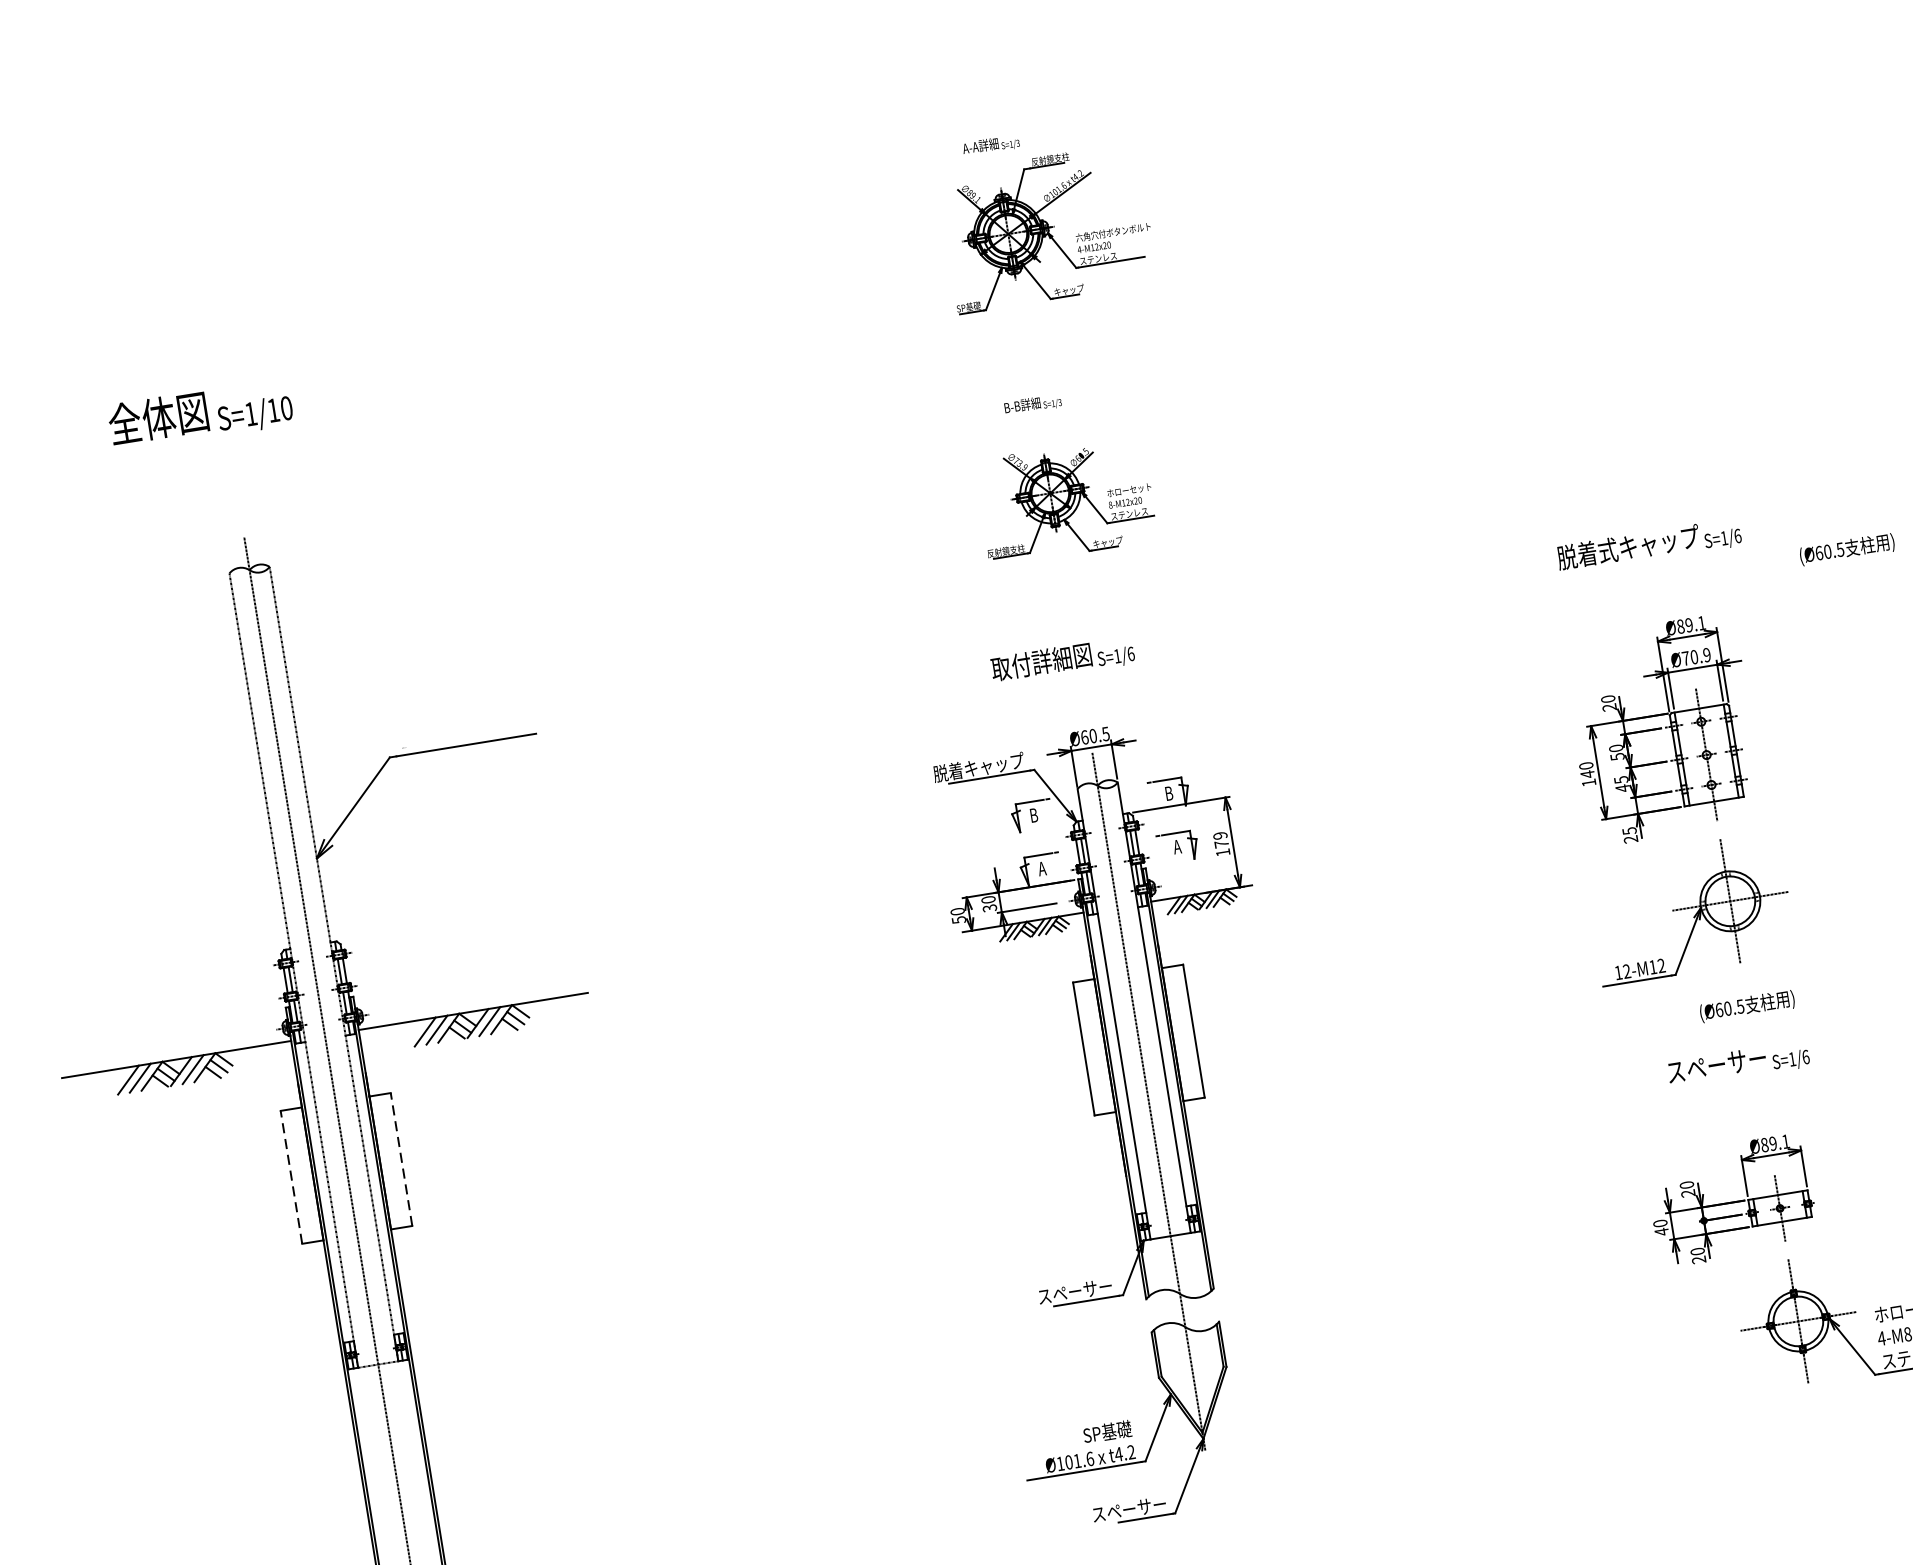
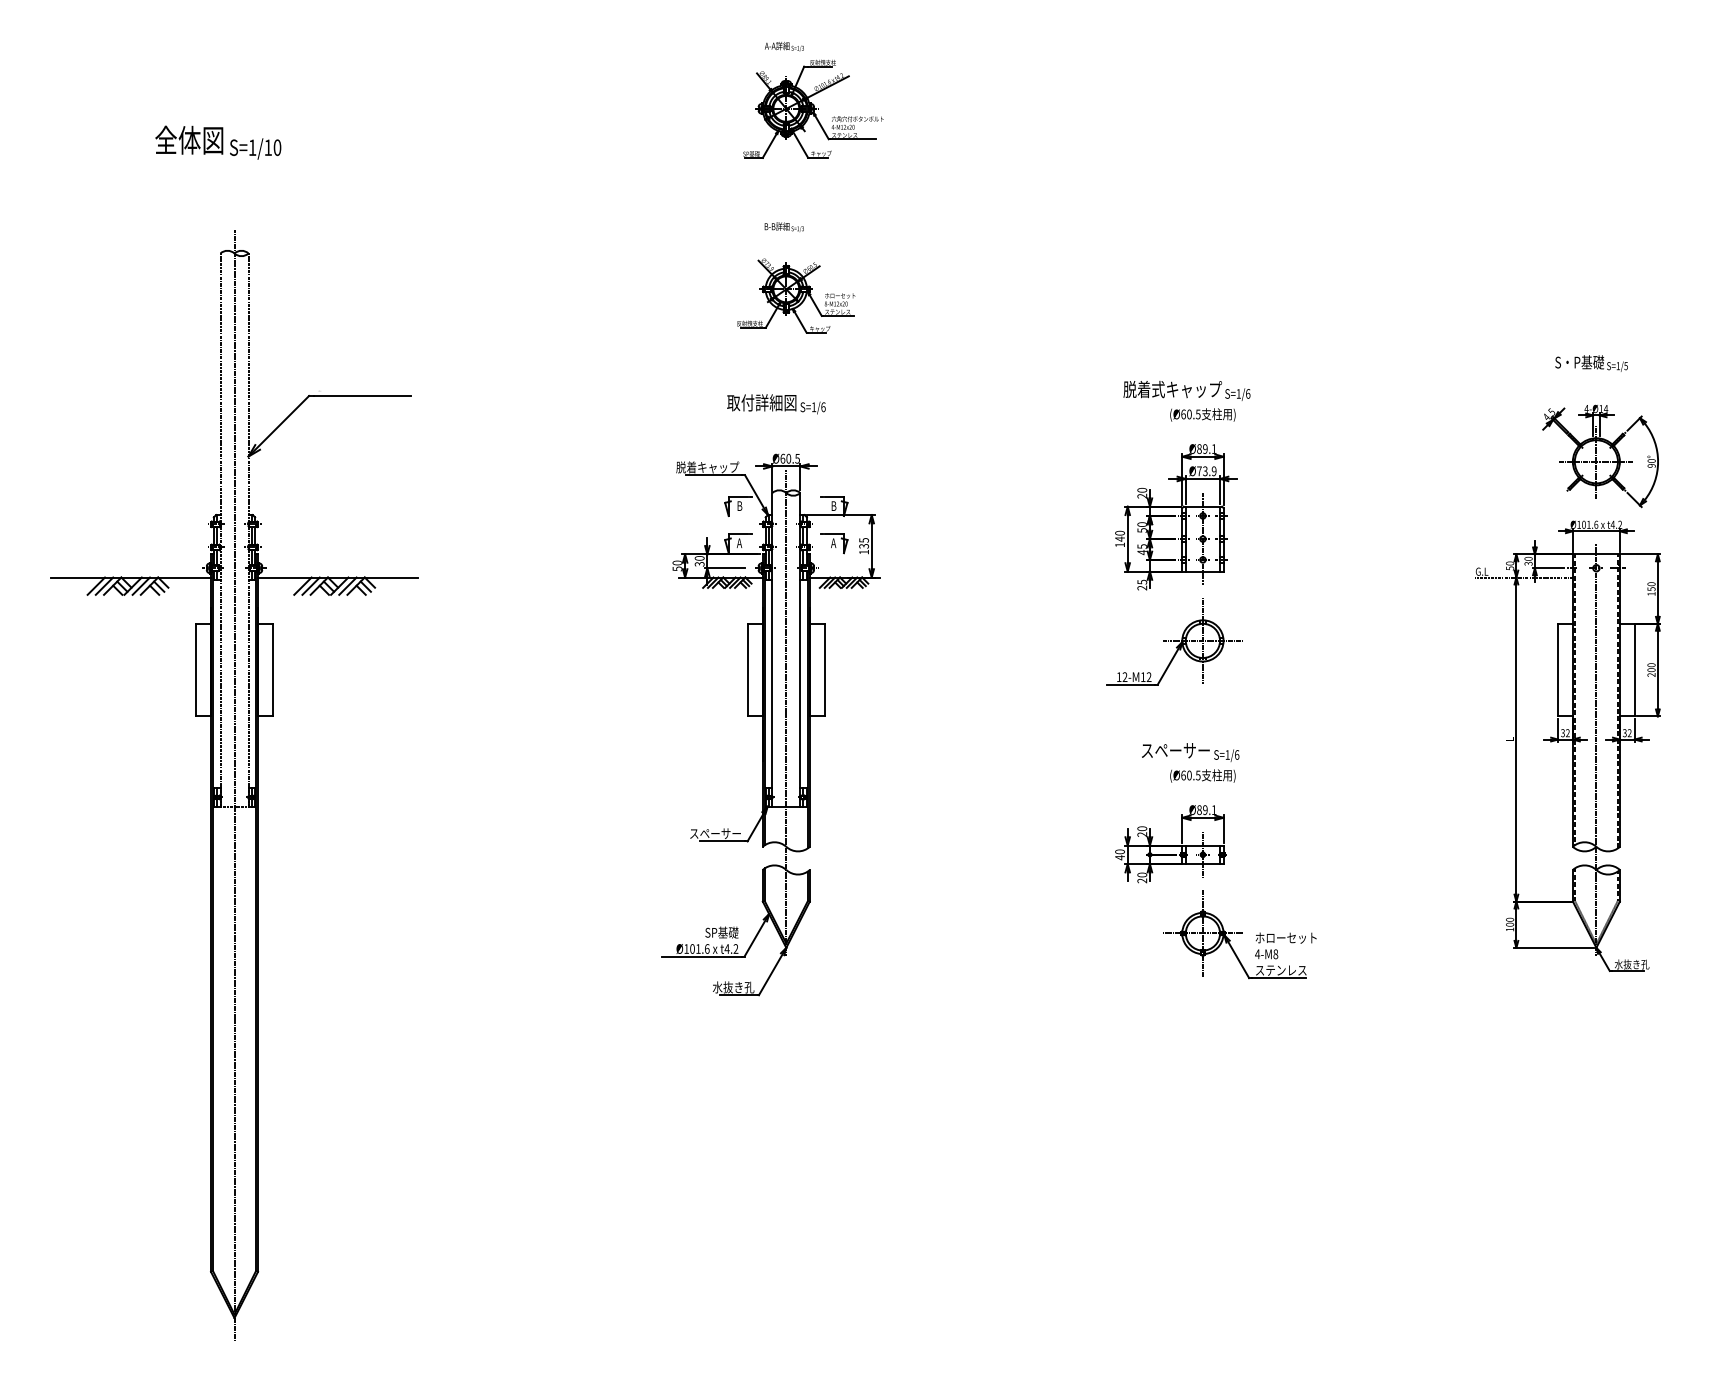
text: (1846, 548) -> (1202, 414), moved
text: (1694, 657) -> (1205, 471), Ø70.9 -> Ø73.9
text: (1221, 840) -> (864, 543), 179 -> 135
text: (1746, 1005) -> (1202, 775), moved
line: (400, 1158) -> (272, 669), dashed -> solid
line: (291, 1176) -> (196, 669), dashed -> solid
text: (1129, 1509) -> (728, 987), スペーサー -> 水抜き孔

